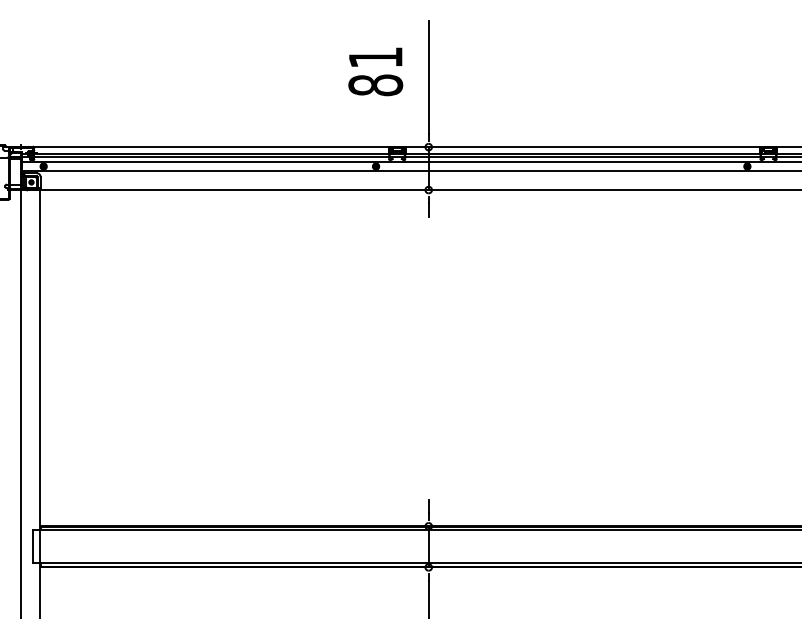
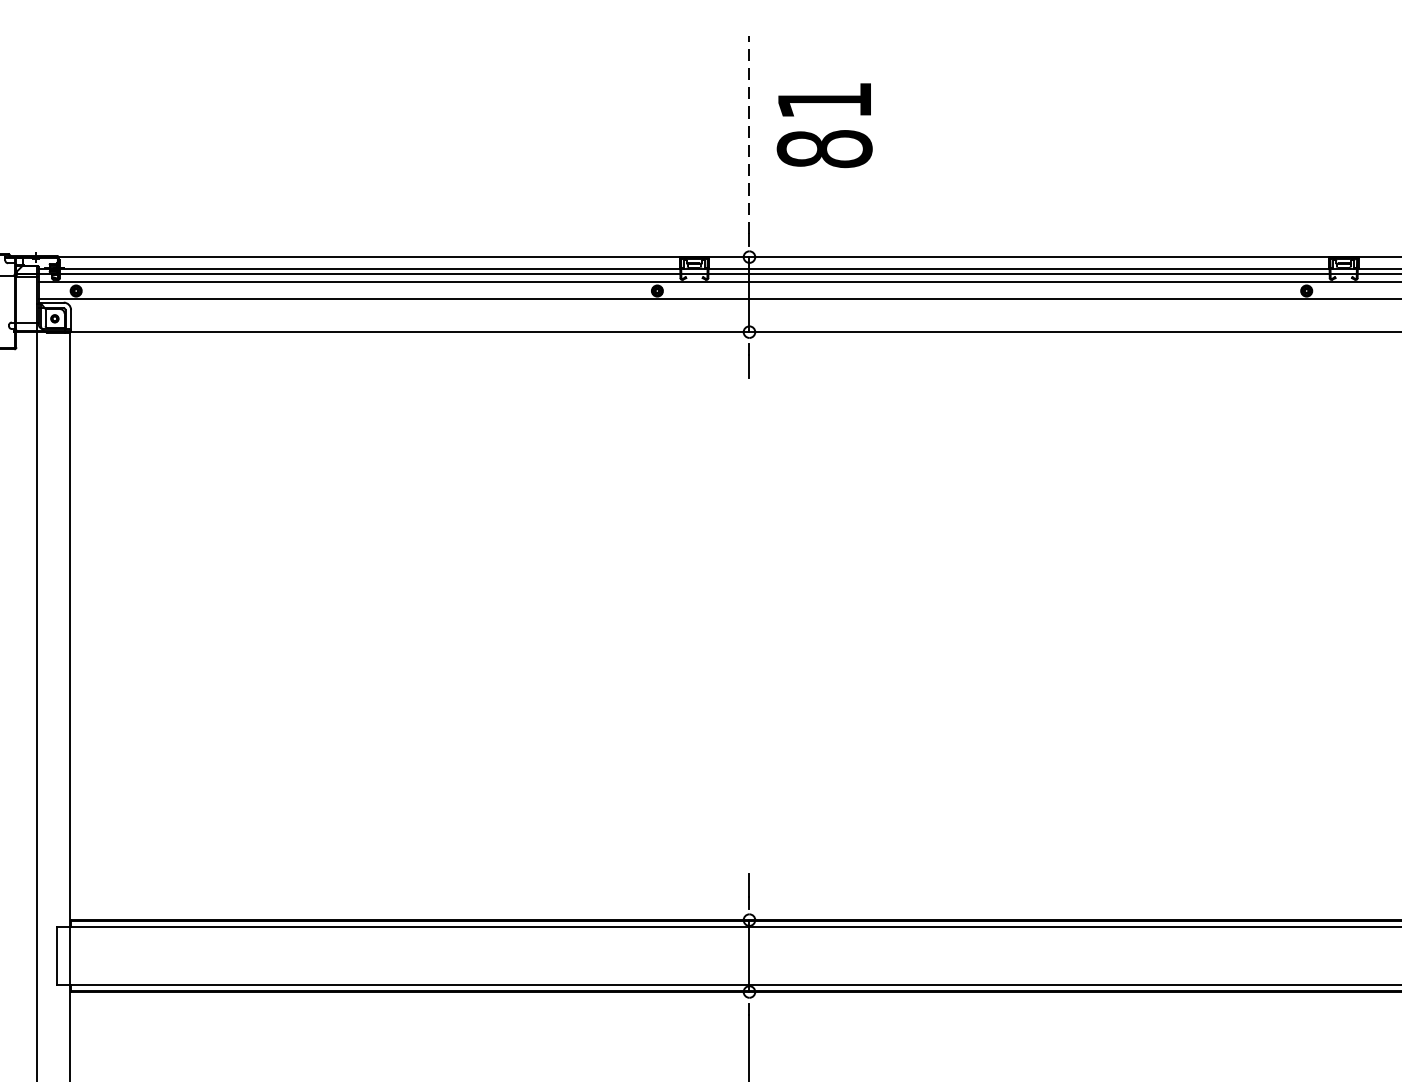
text: (375, 71) -> (824, 124), moved
line: (428, 77) -> (749, 135), solid -> dashed

